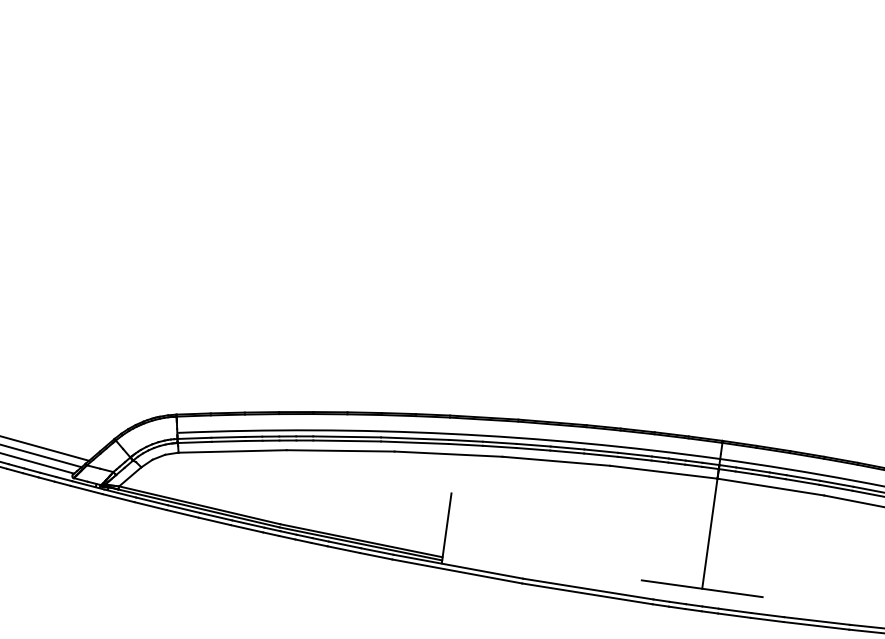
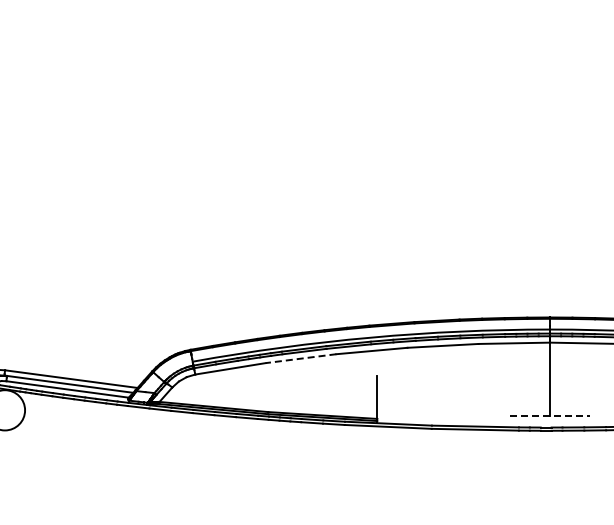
line: (341, 450) -> (301, 358), solid -> dashed
line: (703, 588) -> (550, 415), solid -> dashed

